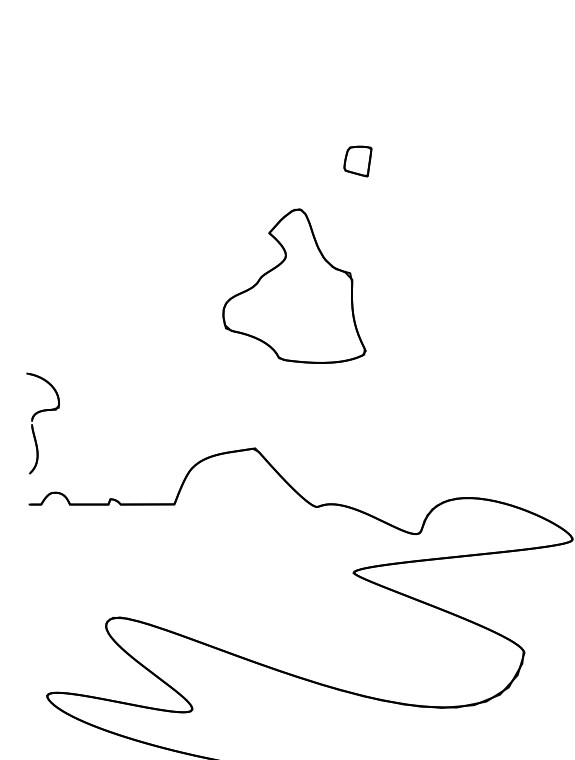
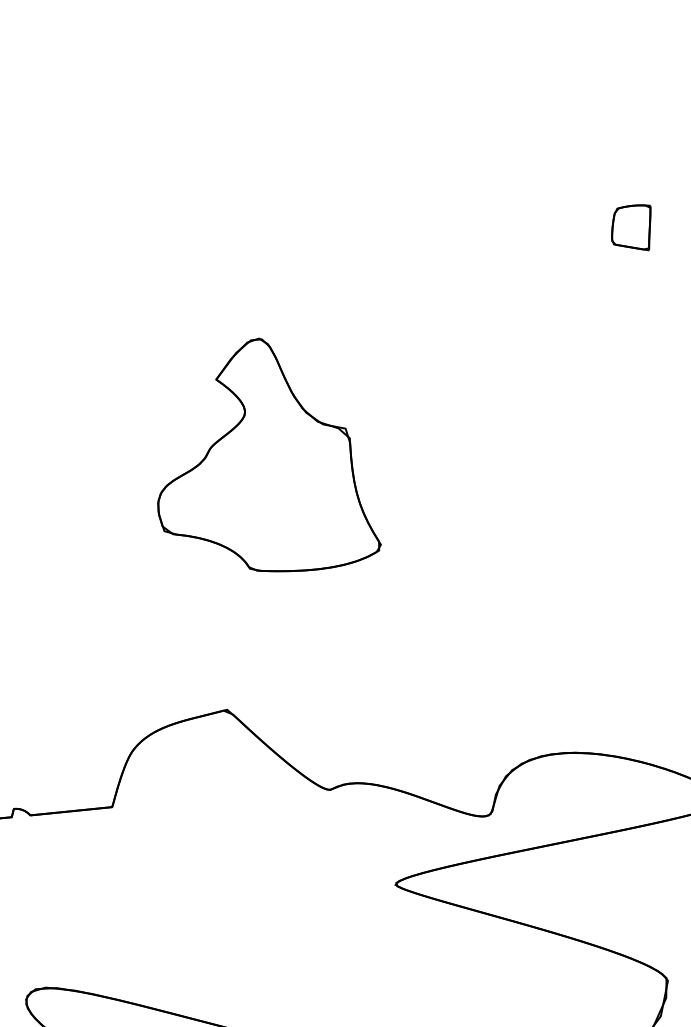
part: (357, 161) -> (631, 228), moved

